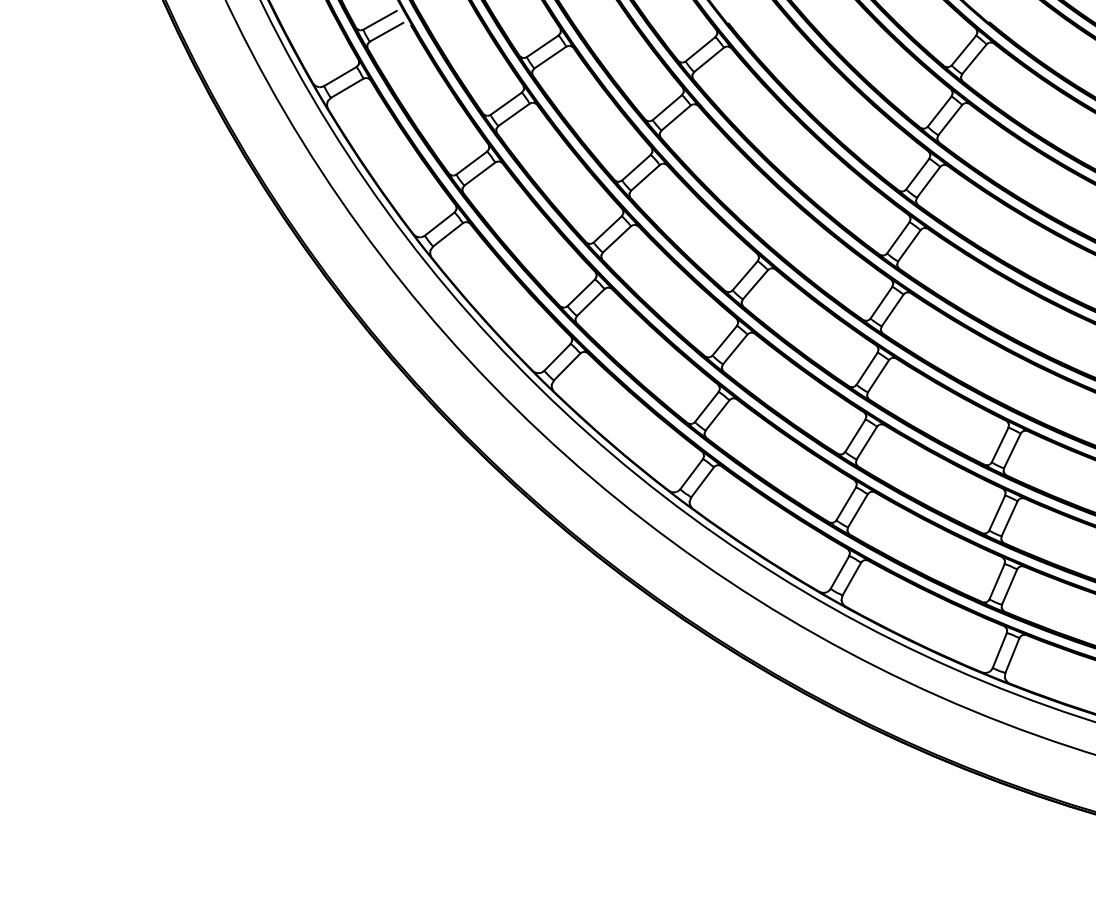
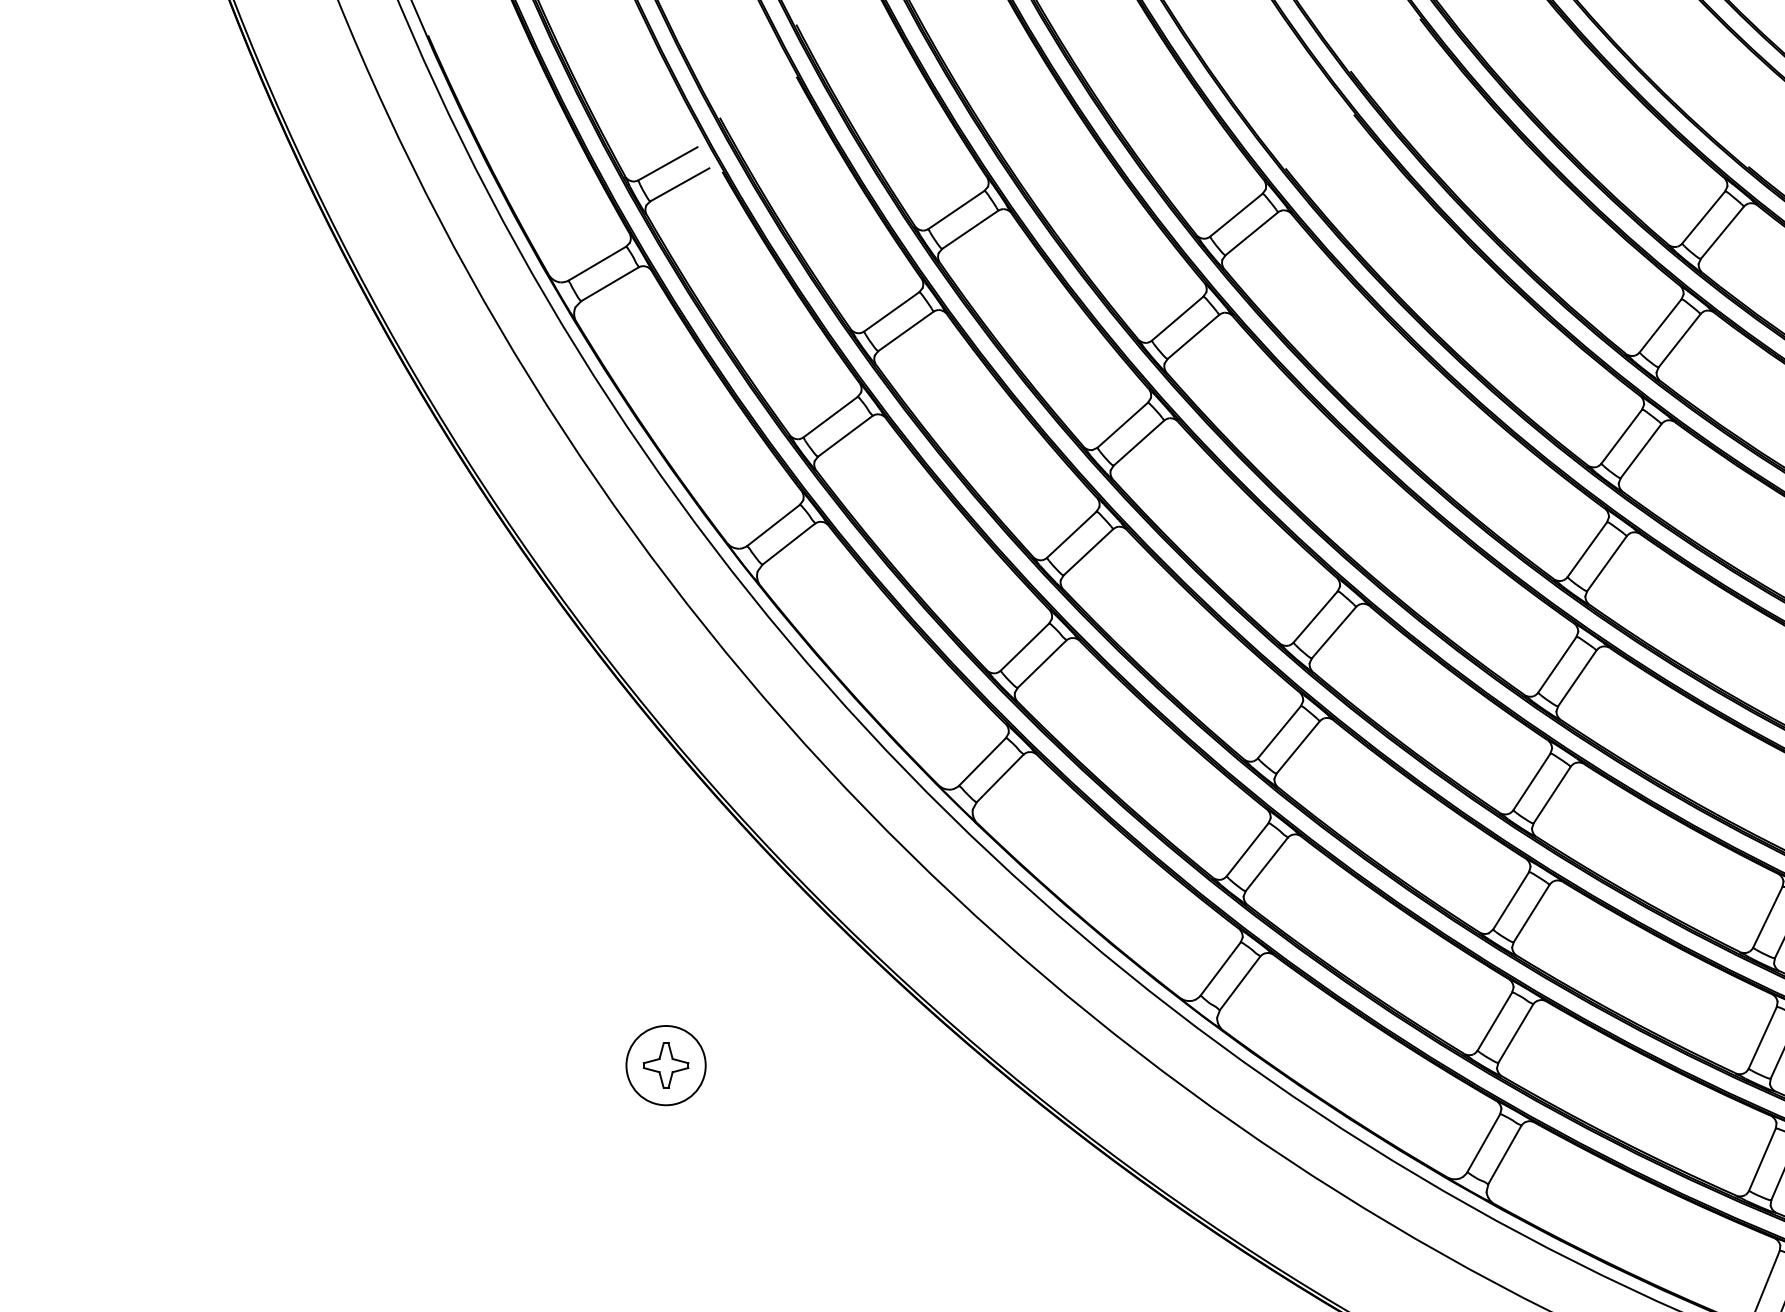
part: (378, 528) -> (665, 1065), added

